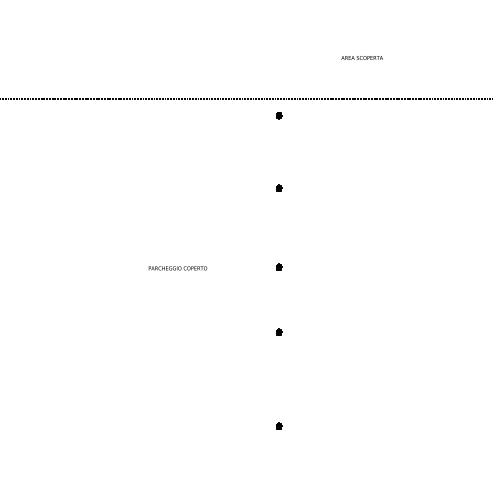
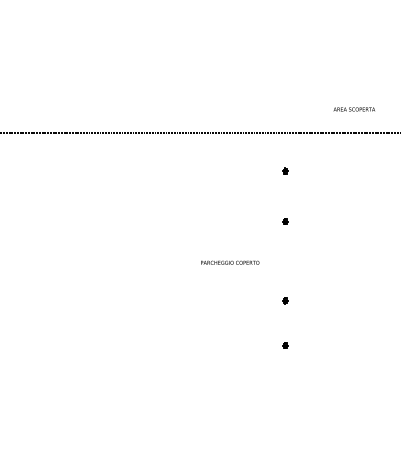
text: (361, 57) -> (353, 108), moved
part: (279, 115) -> (285, 170), moved
text: (177, 268) -> (229, 262), moved
part: (279, 331) -> (285, 344), moved

